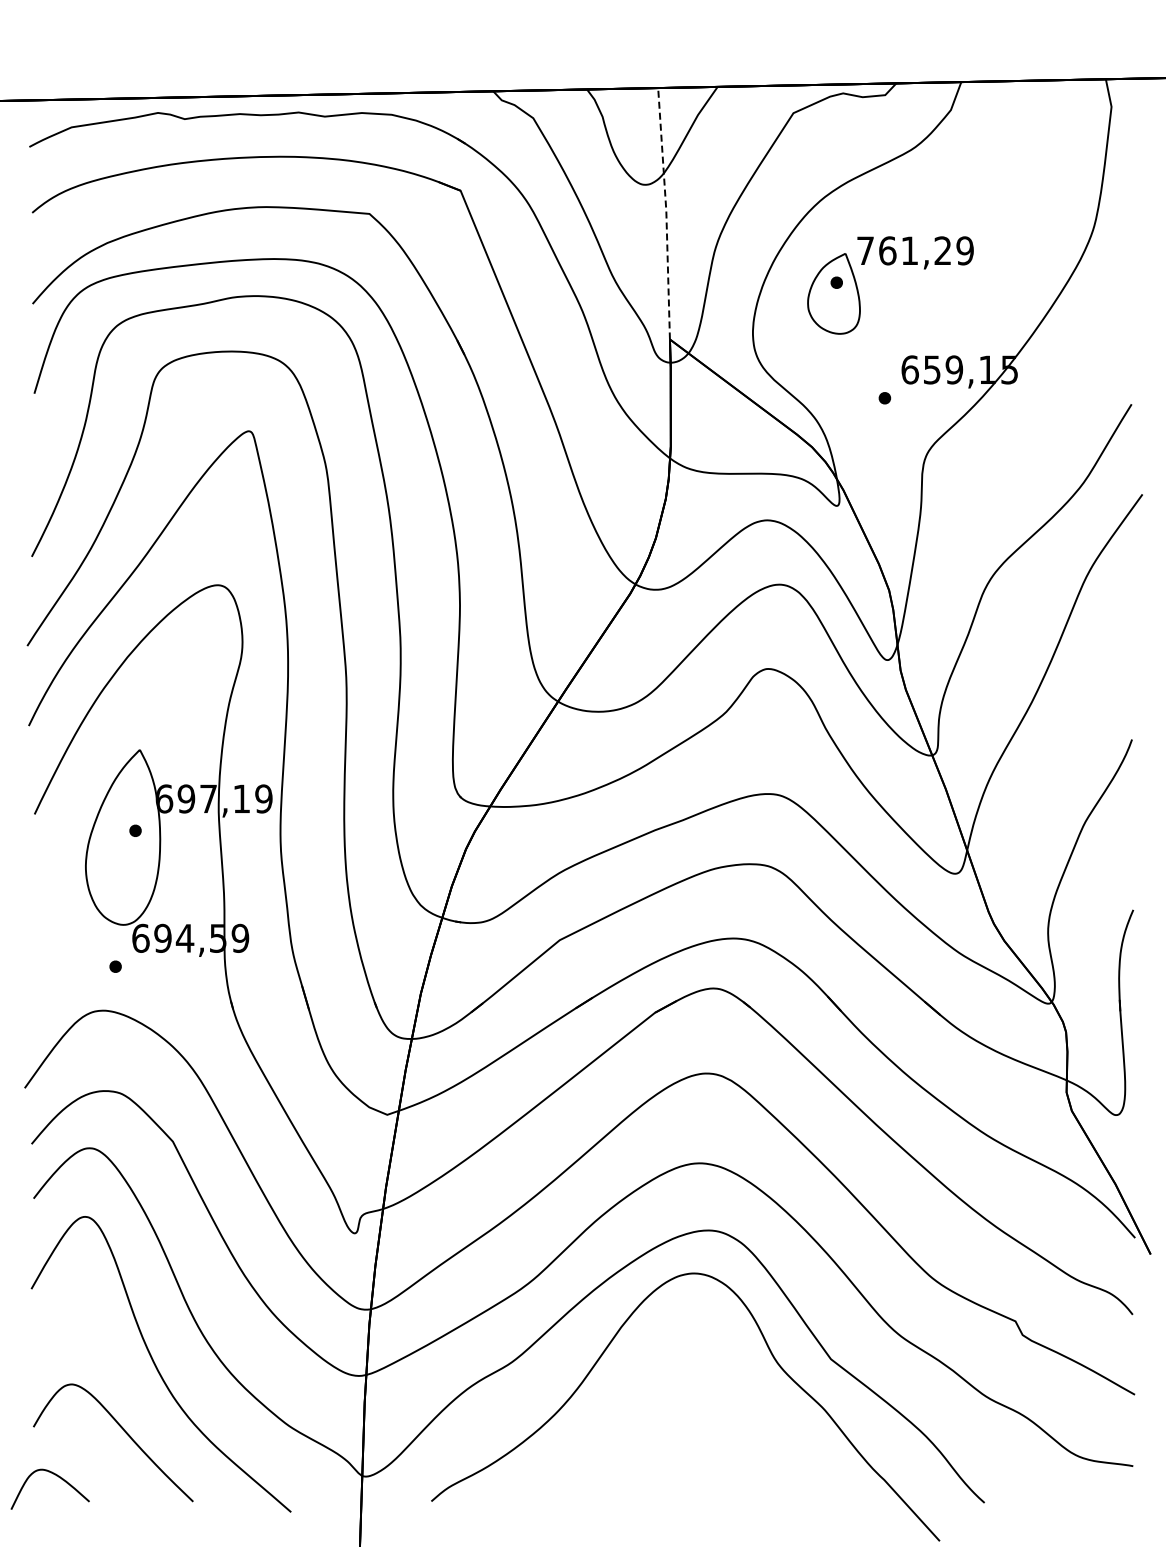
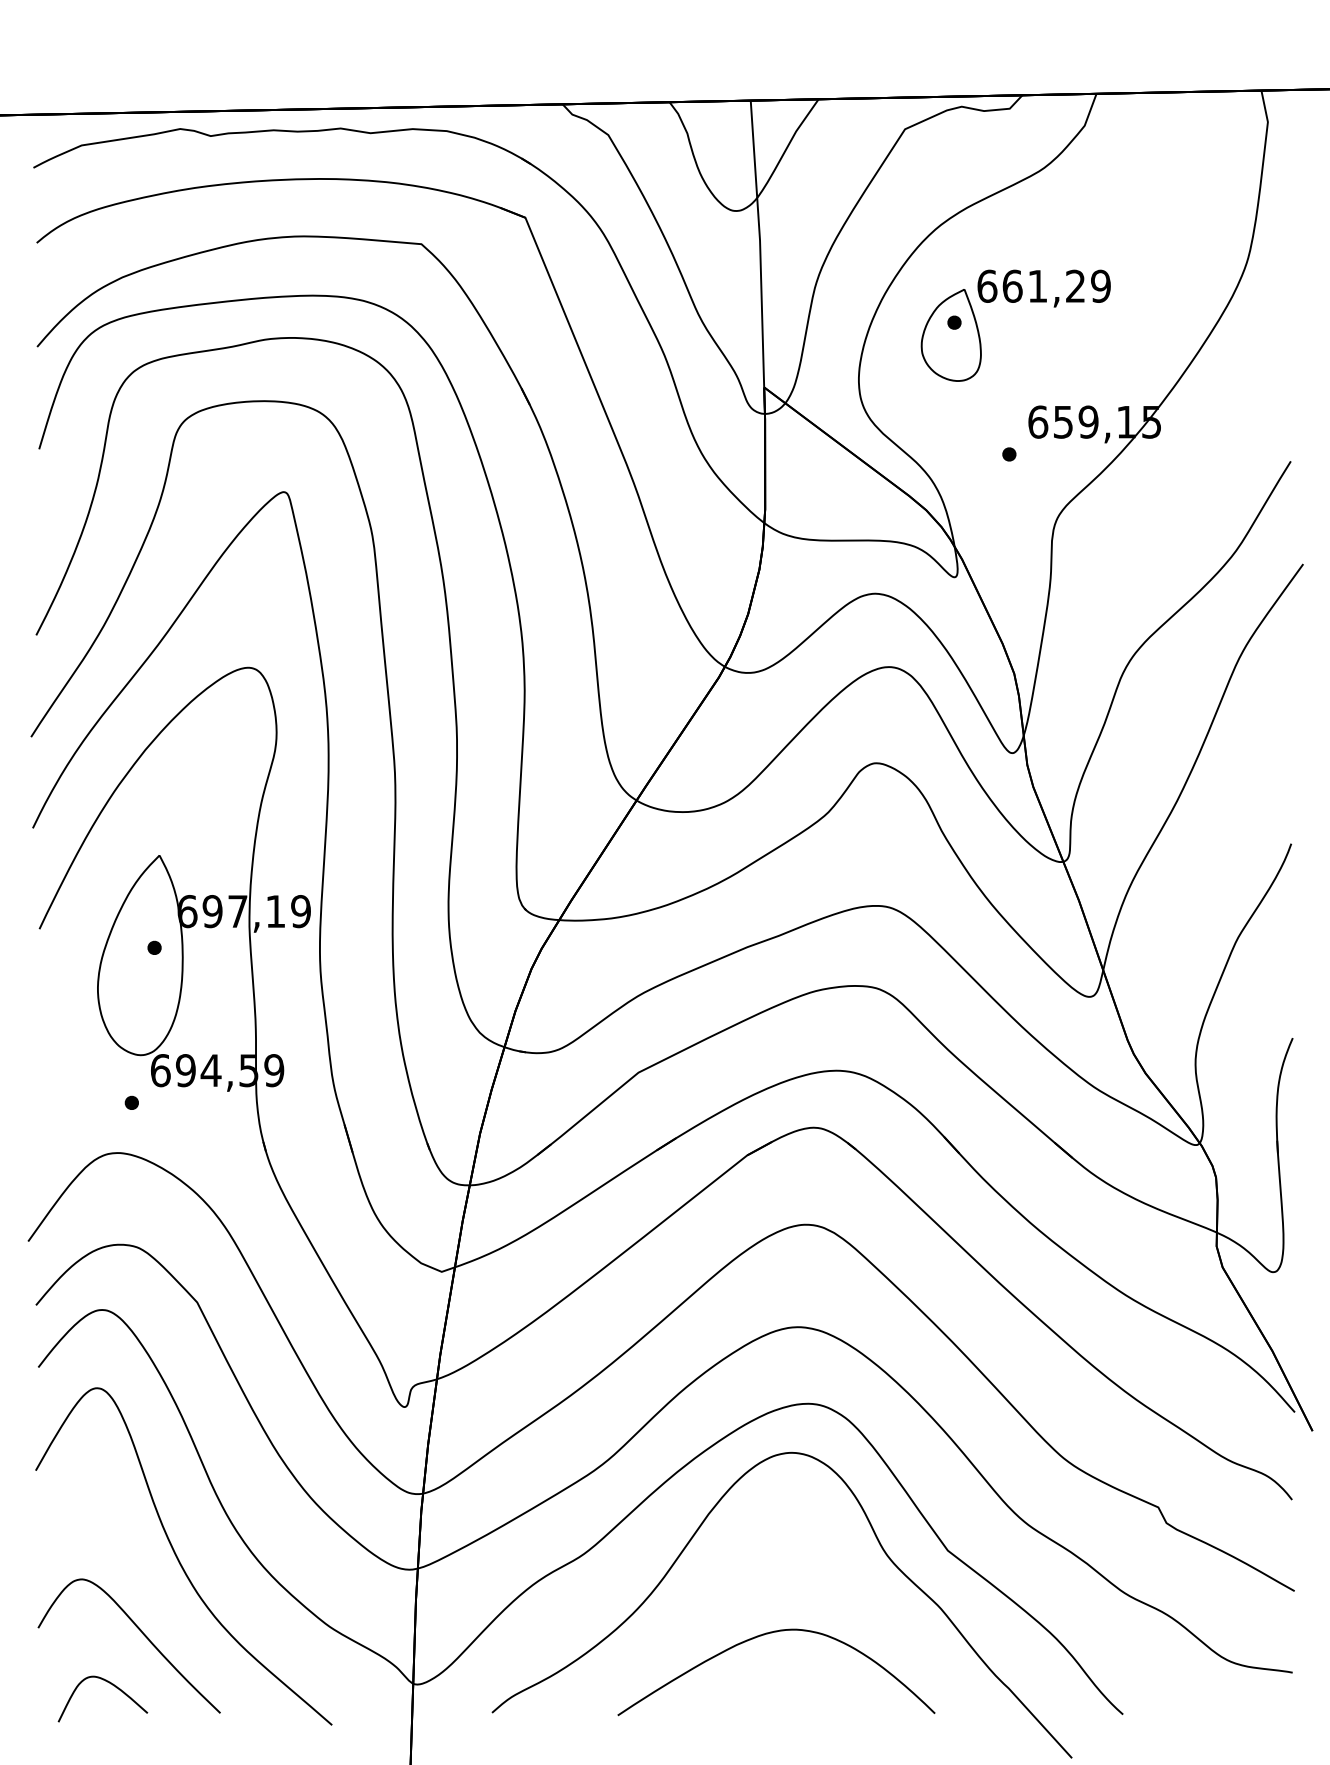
line: (666, 212) -> (760, 242), dashed -> solid
text: (865, 250) -> (987, 285), 761,29 -> 661,29
curve: (670, 1433) -> (764, 1635), added
curve: (56, 1476) -> (110, 1684), moved

